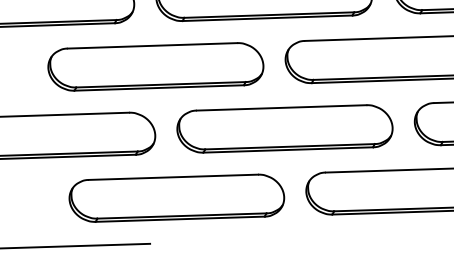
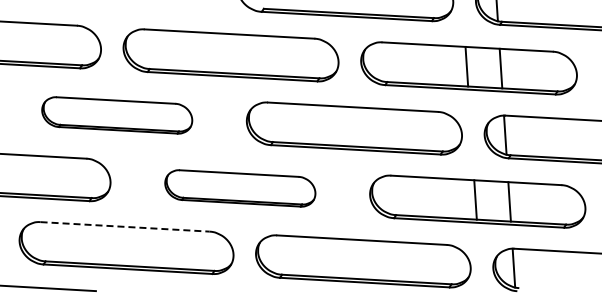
part: (156, 66) -> (117, 115), size x0.7
part: (285, 128) -> (240, 188), size x0.7
line: (173, 176) -> (125, 226), solid -> dashed

